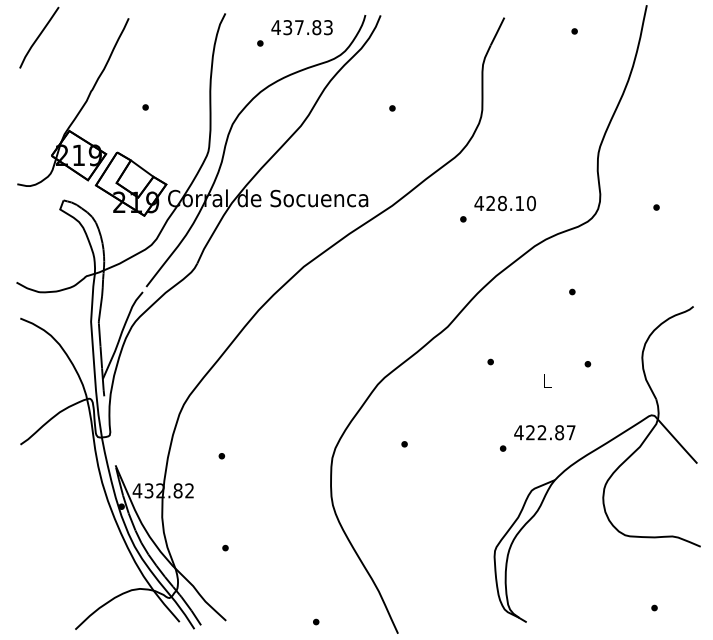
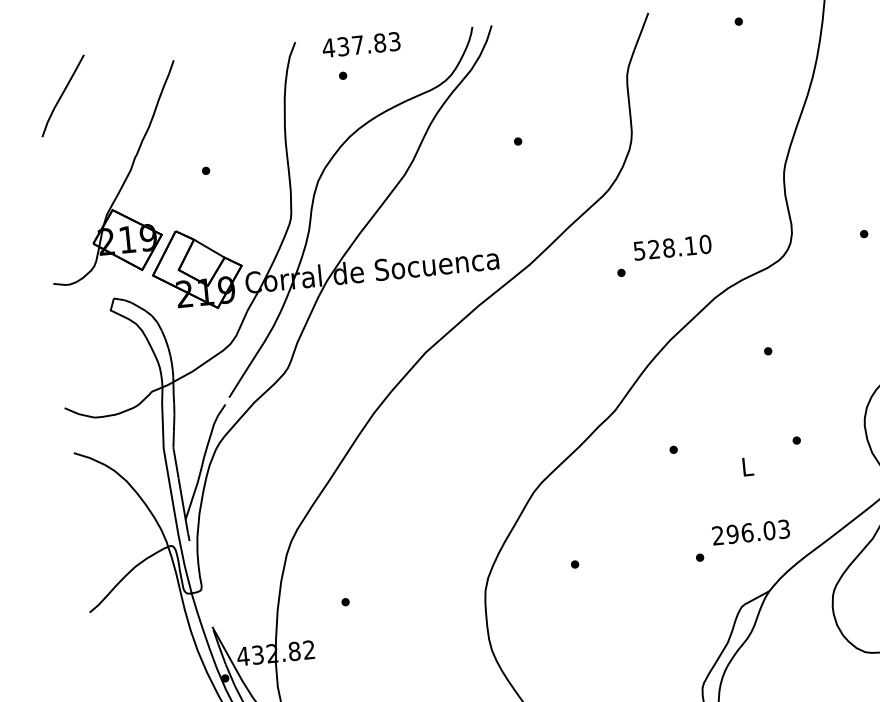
text: (301, 27) -> (360, 44), moved
text: (478, 203) -> (638, 251), 428.10 -> 528.10
text: (544, 432) -> (750, 532), 422.87 -> 296.03

